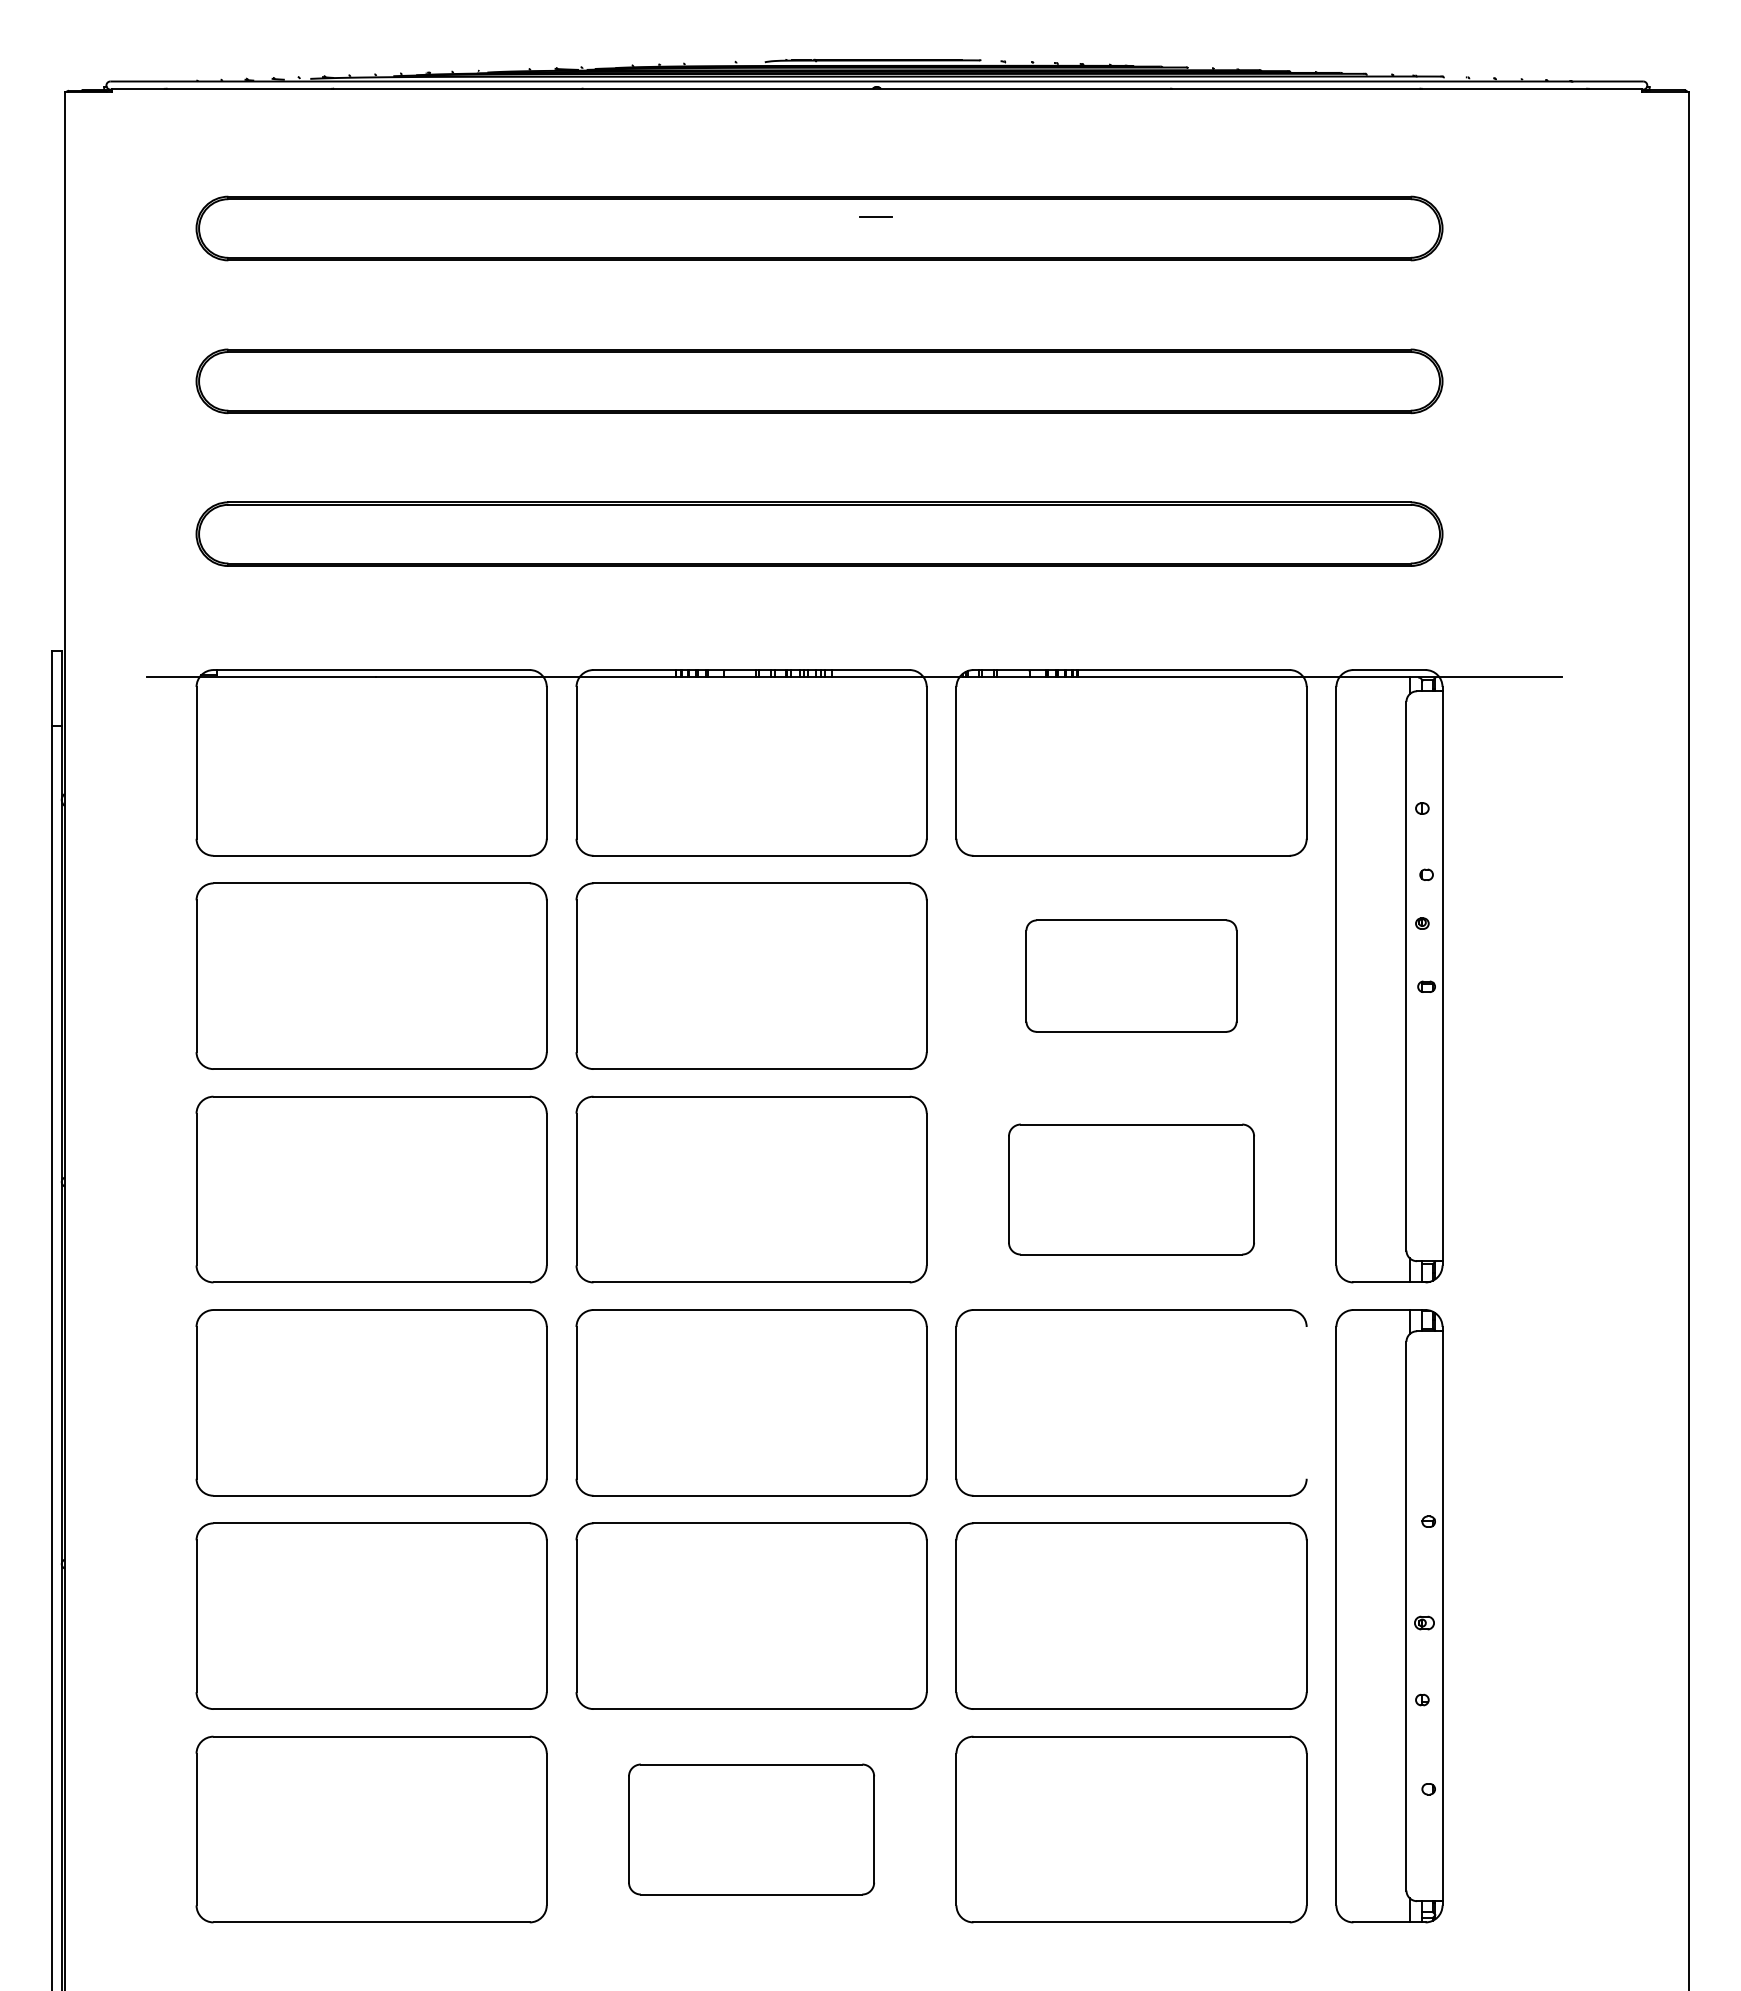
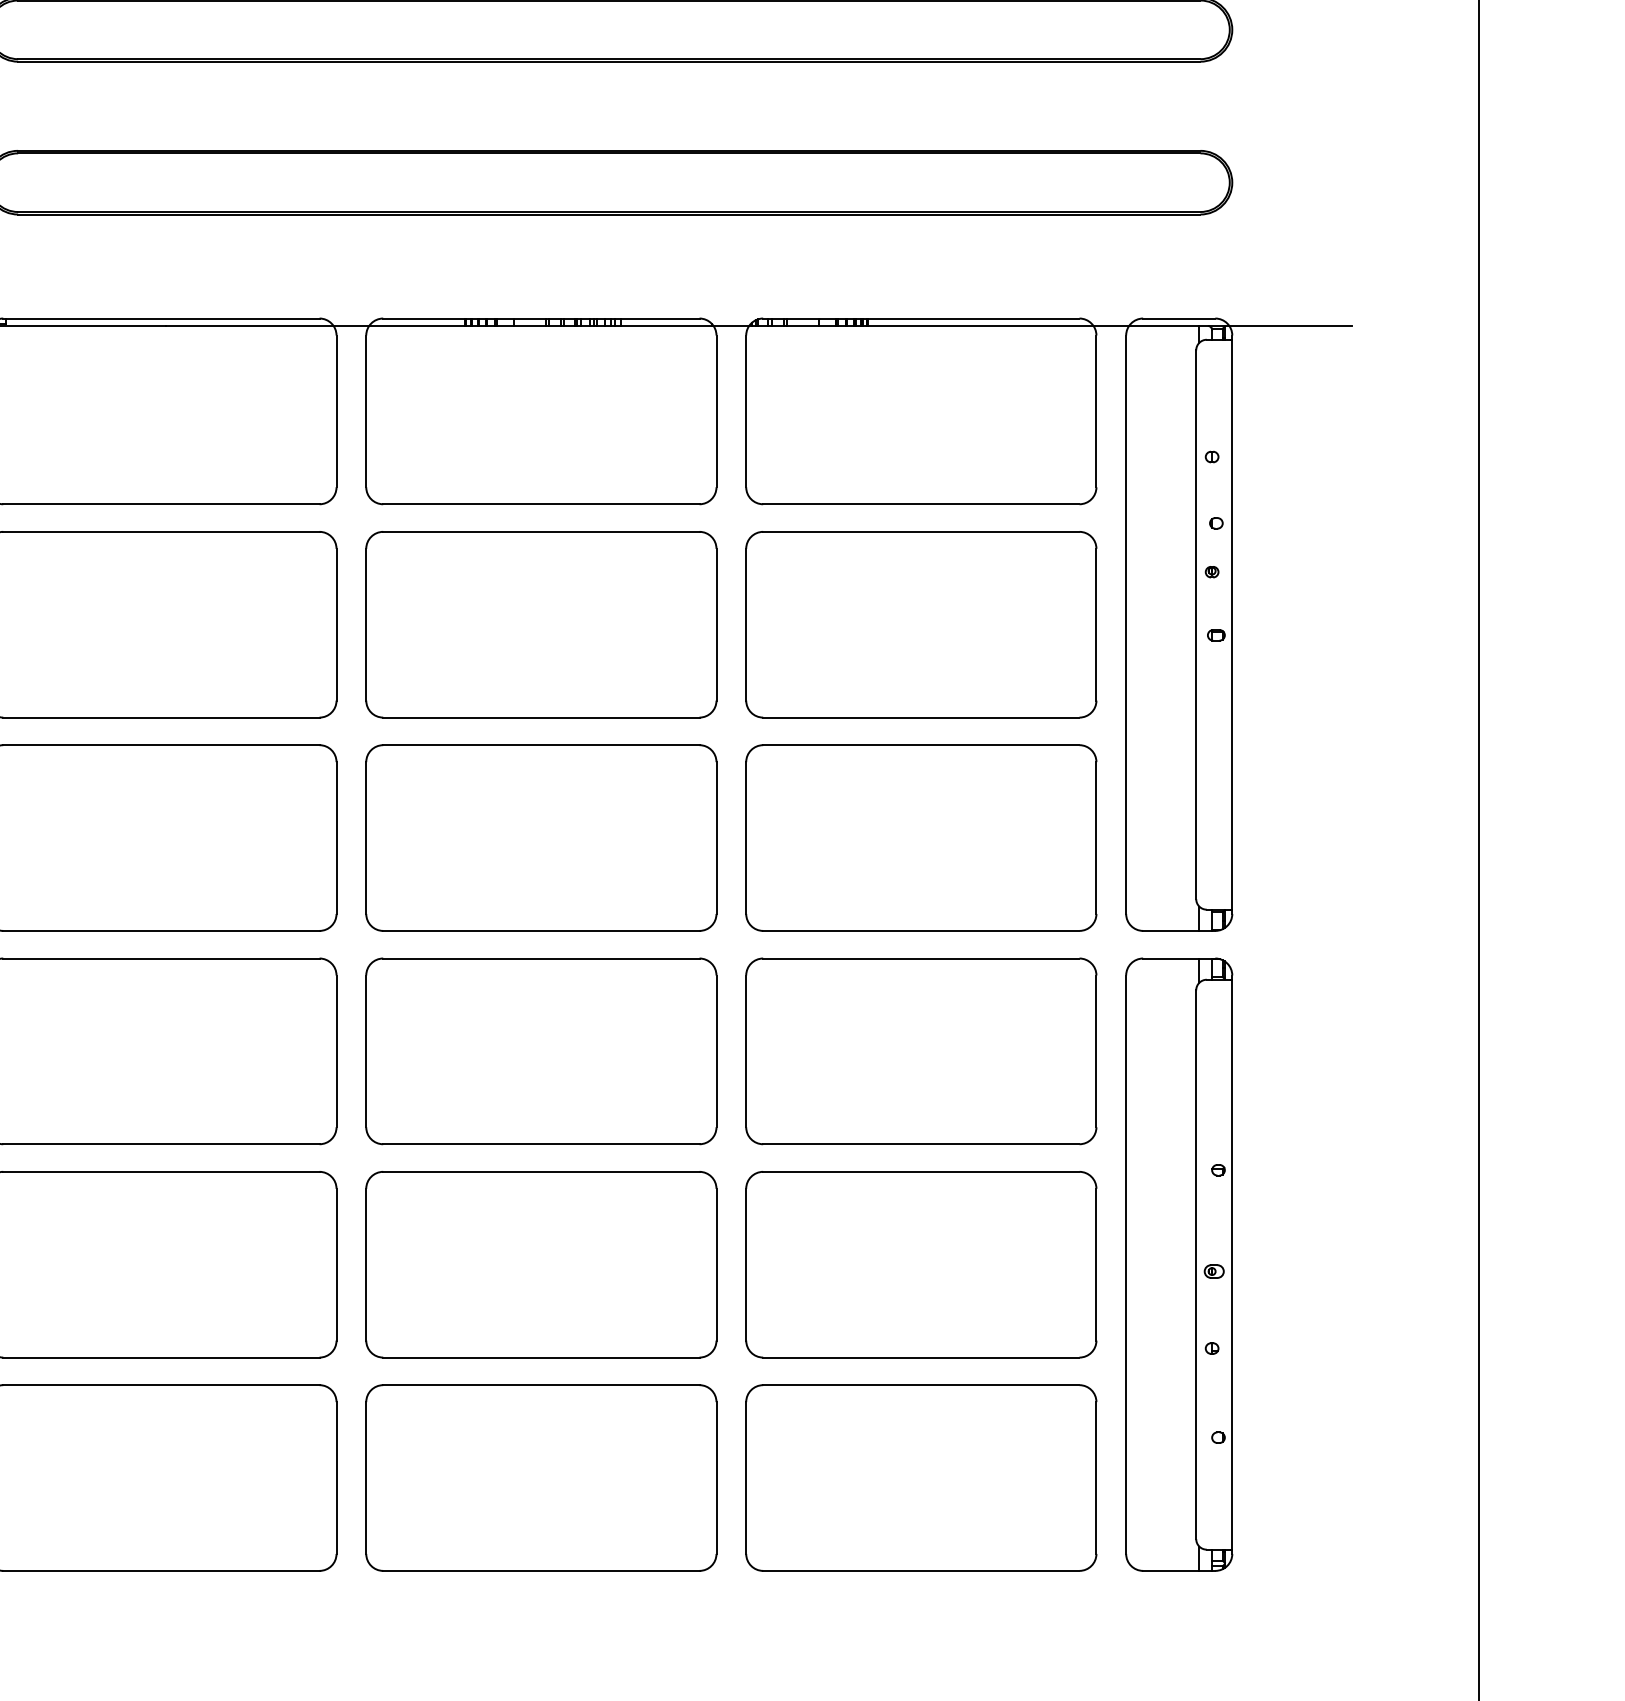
part: (1131, 975) -> (921, 623), size x1.67
part: (1131, 1189) -> (921, 837), size x1.43
line: (1306, 1402) -> (1096, 1050), added
part: (751, 1829) -> (541, 1477), size x1.43

